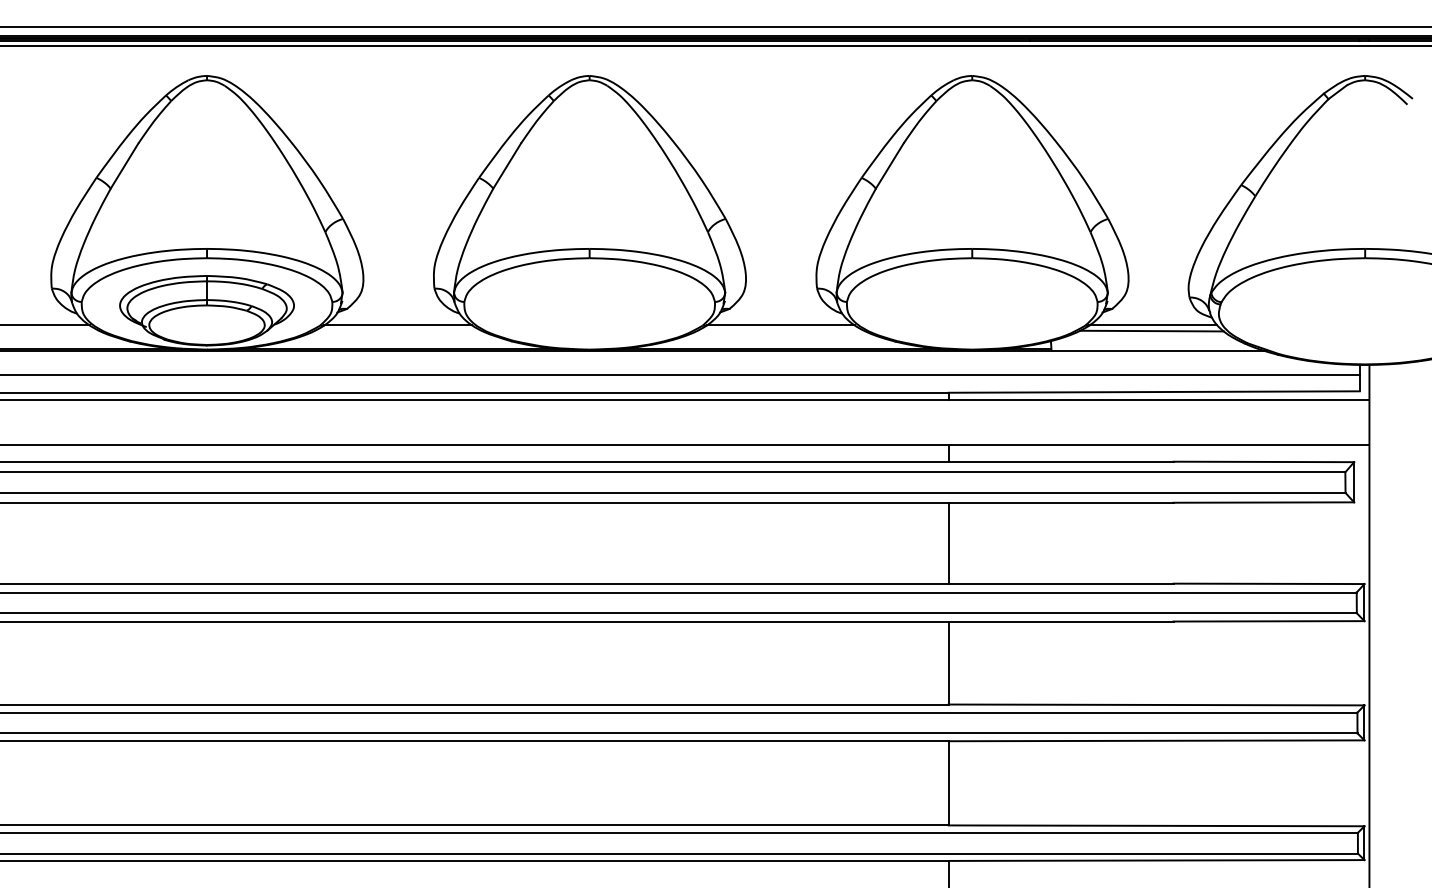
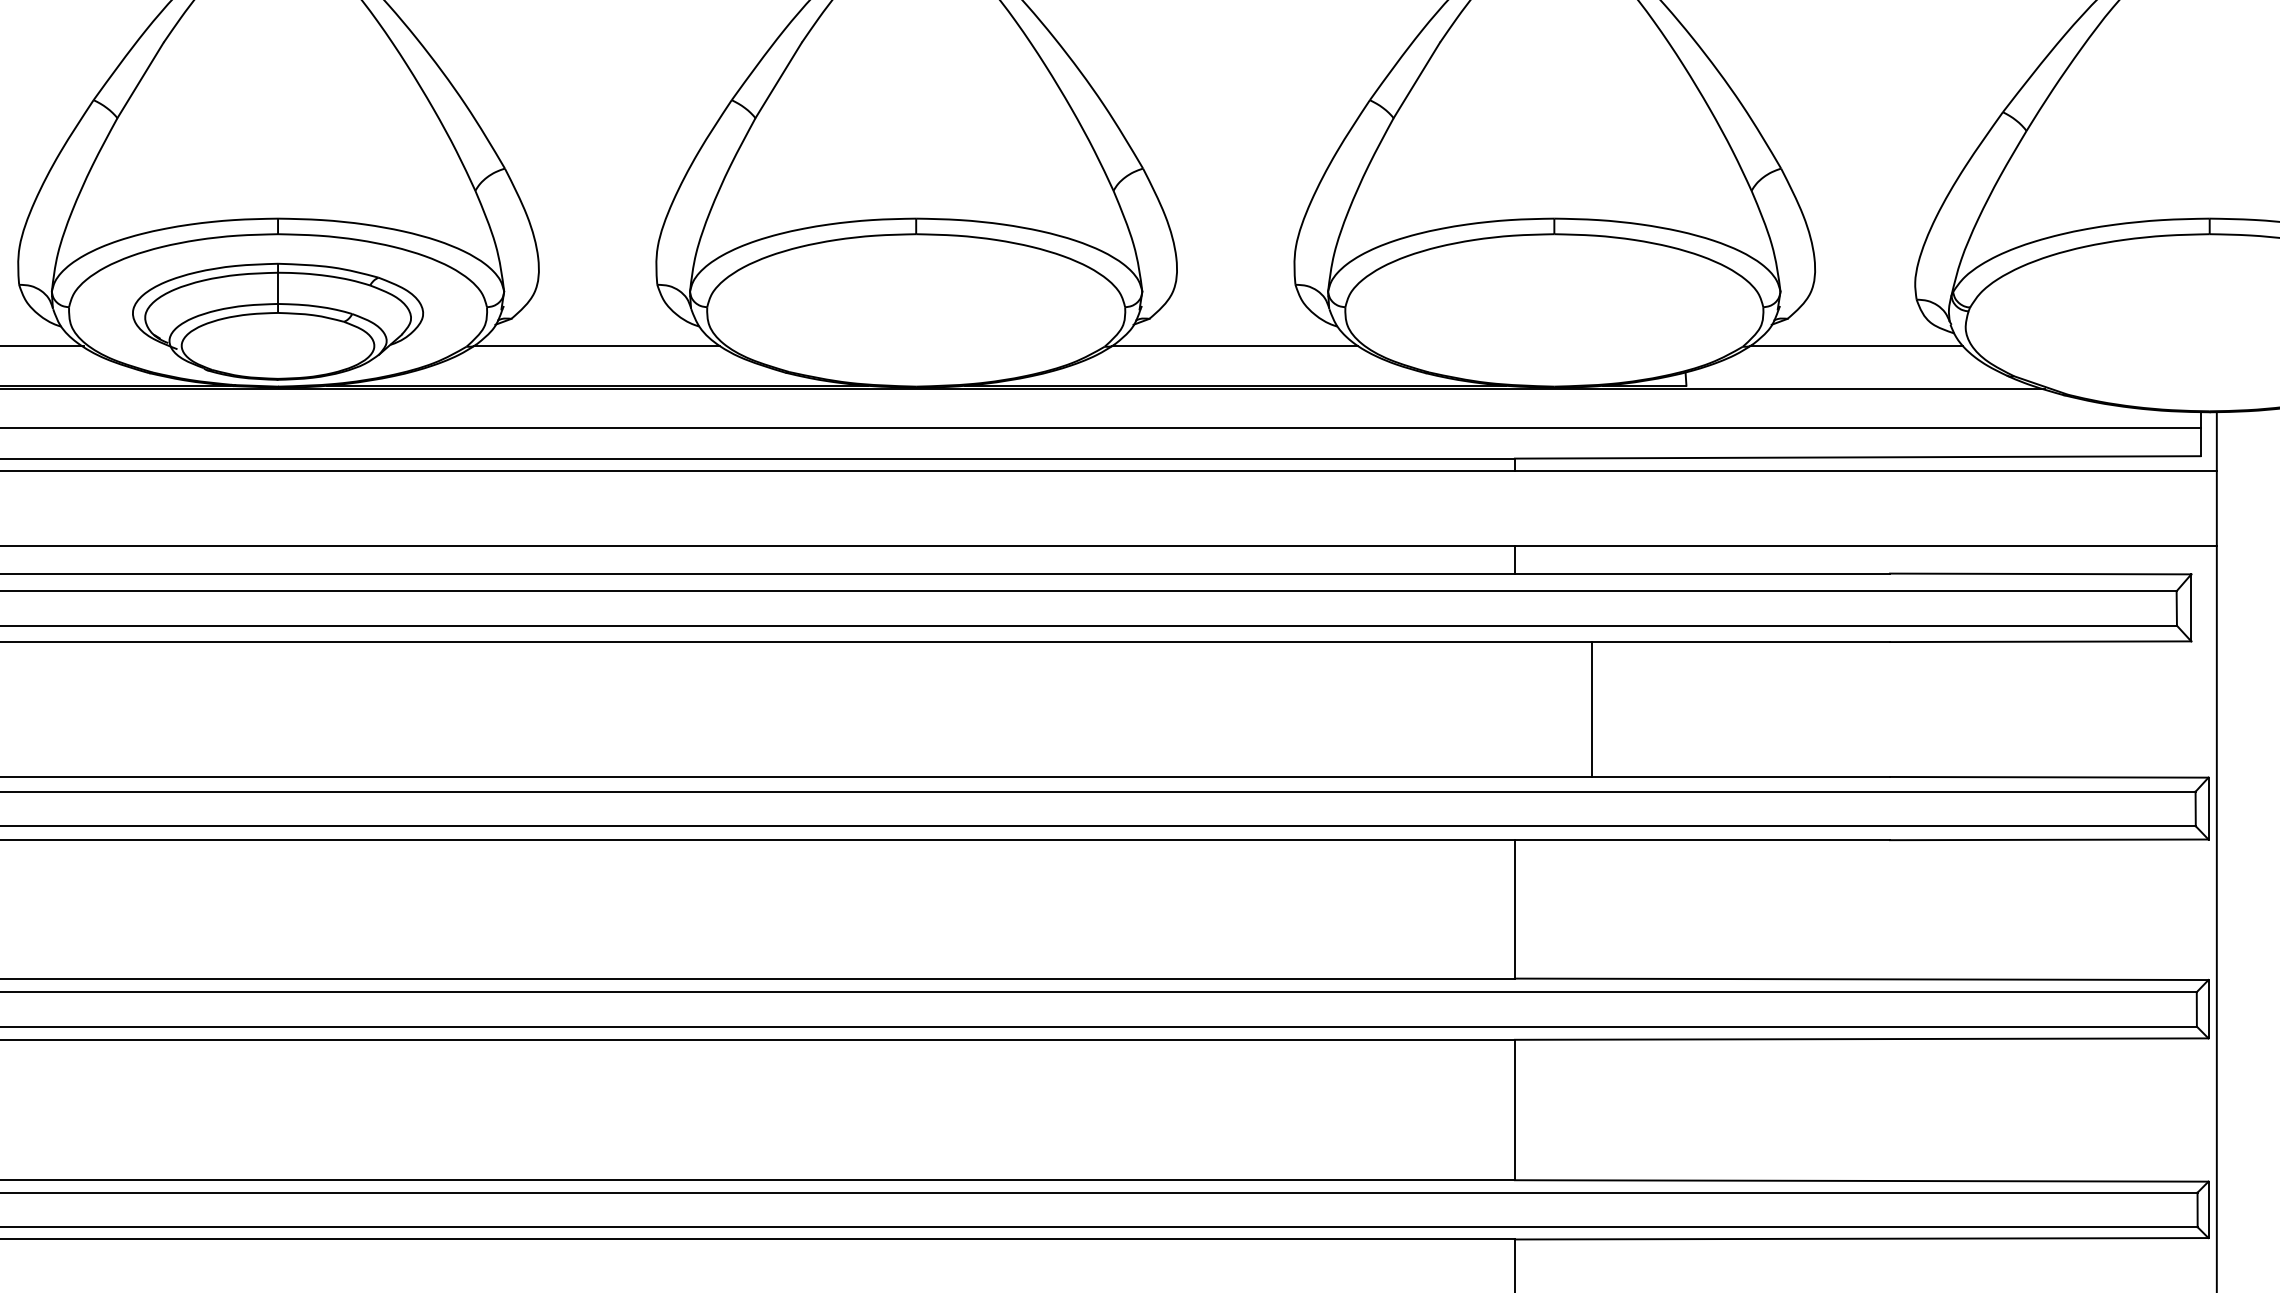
line: (1151, 330) -> (1853, 354), removed
line: (948, 542) -> (1591, 708), moved

